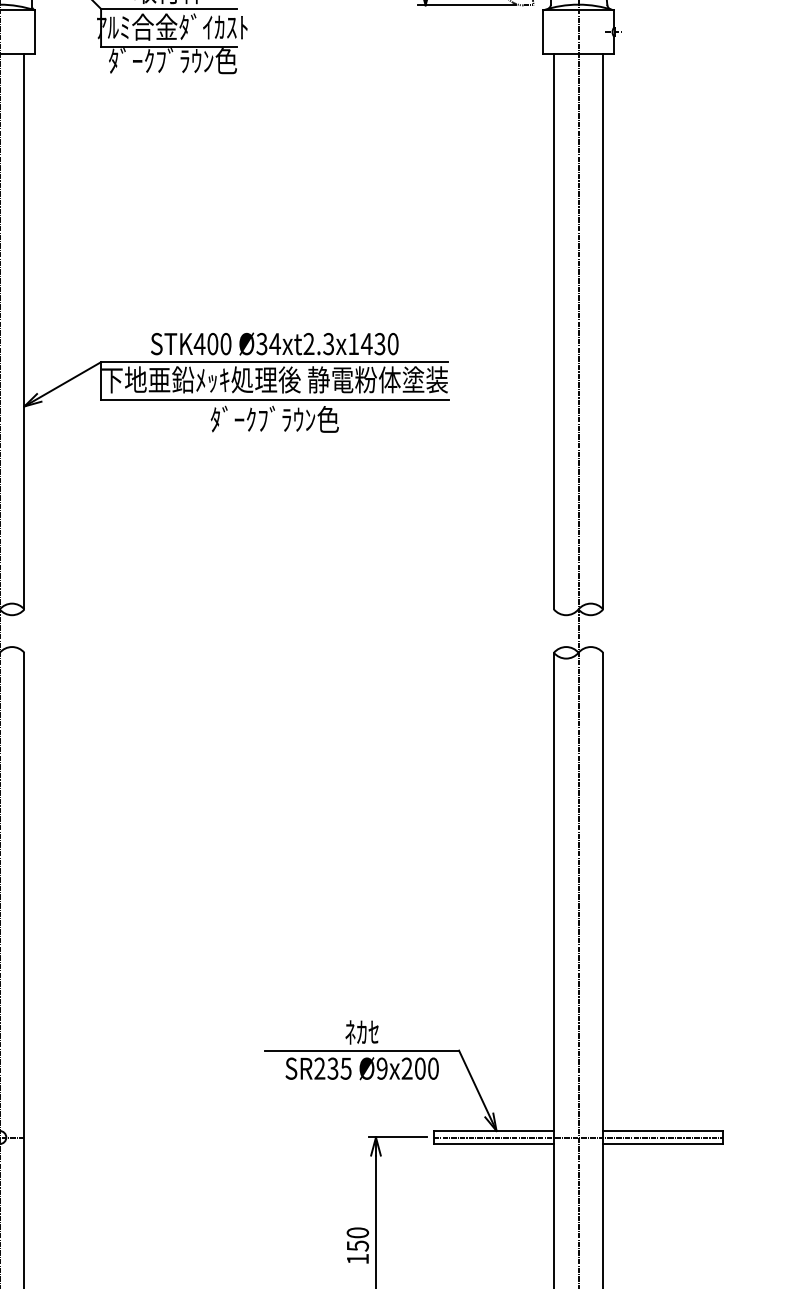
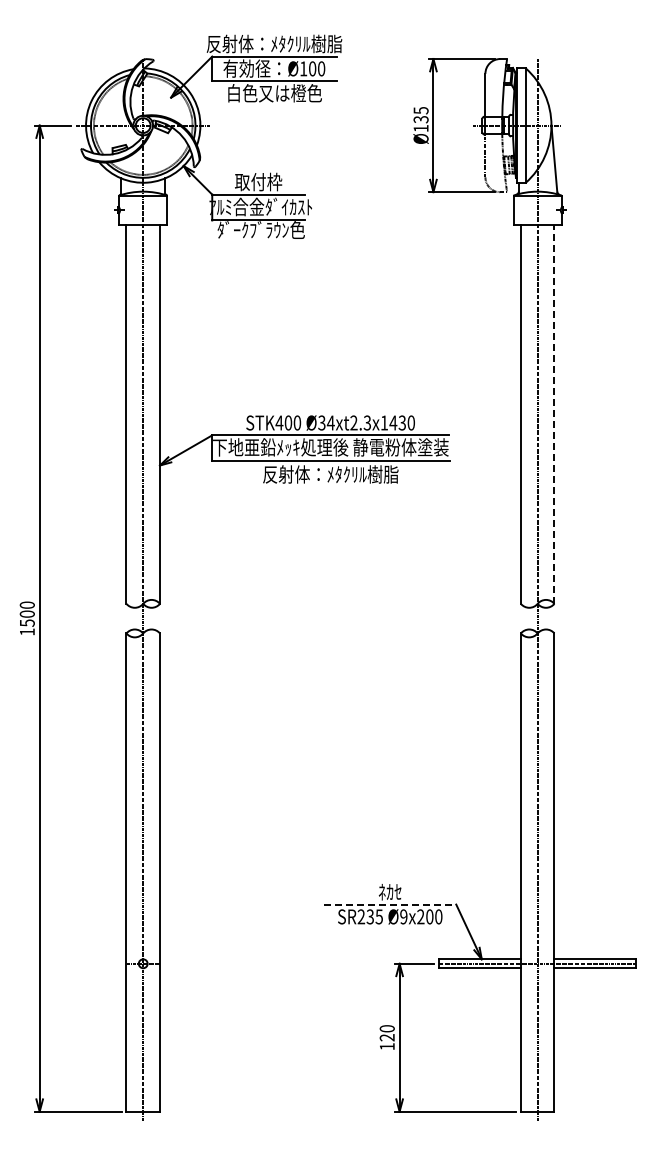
line: (603, 331) -> (554, 414), solid -> dashed
text: (274, 419) -> (330, 474), ﾀﾞｰｸﾌﾞﾗｳﾝ色 -> 反射体：ﾒﾀｸﾘﾙ樹脂
line: (362, 1050) -> (390, 904), solid -> dashed
text: (356, 1245) -> (386, 1037), 150 -> 120

